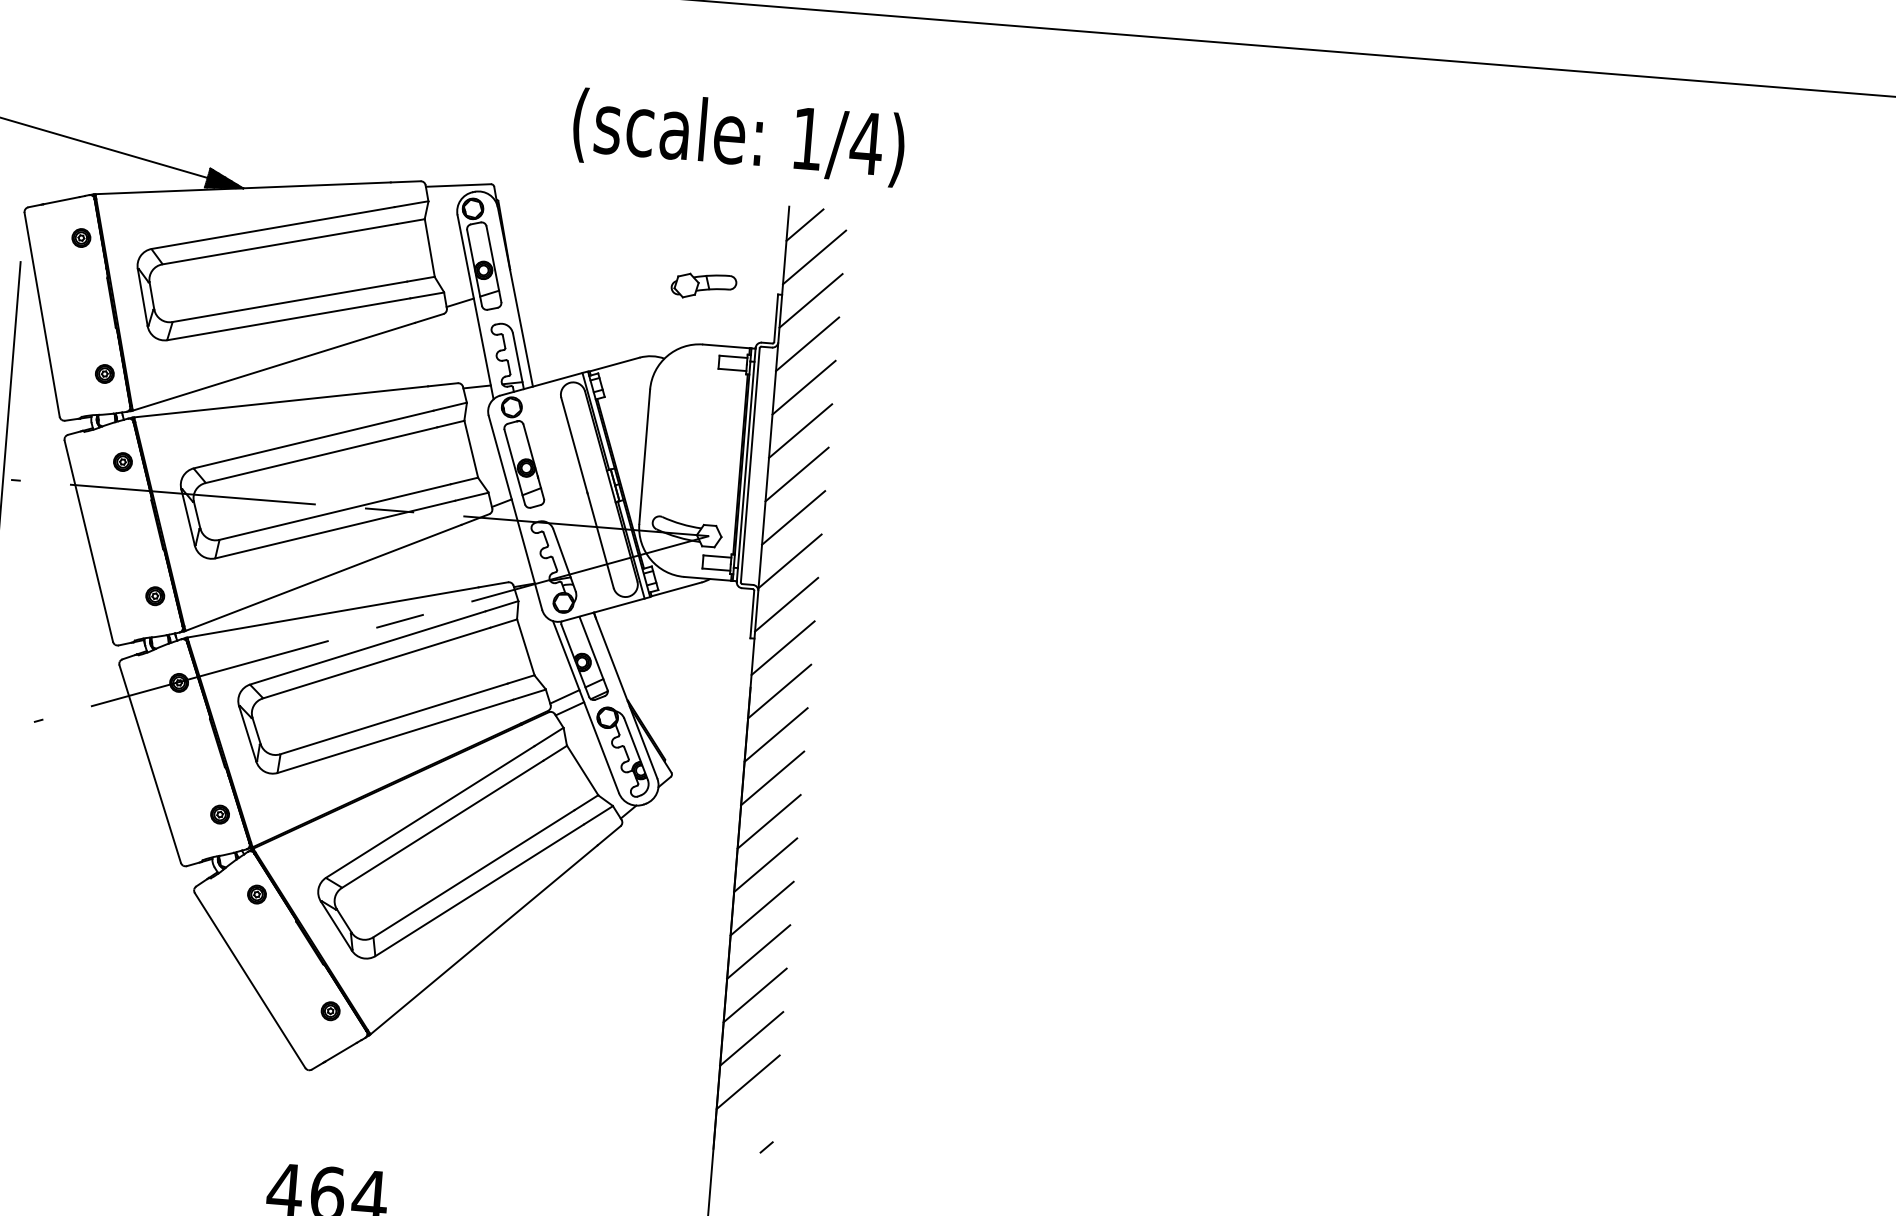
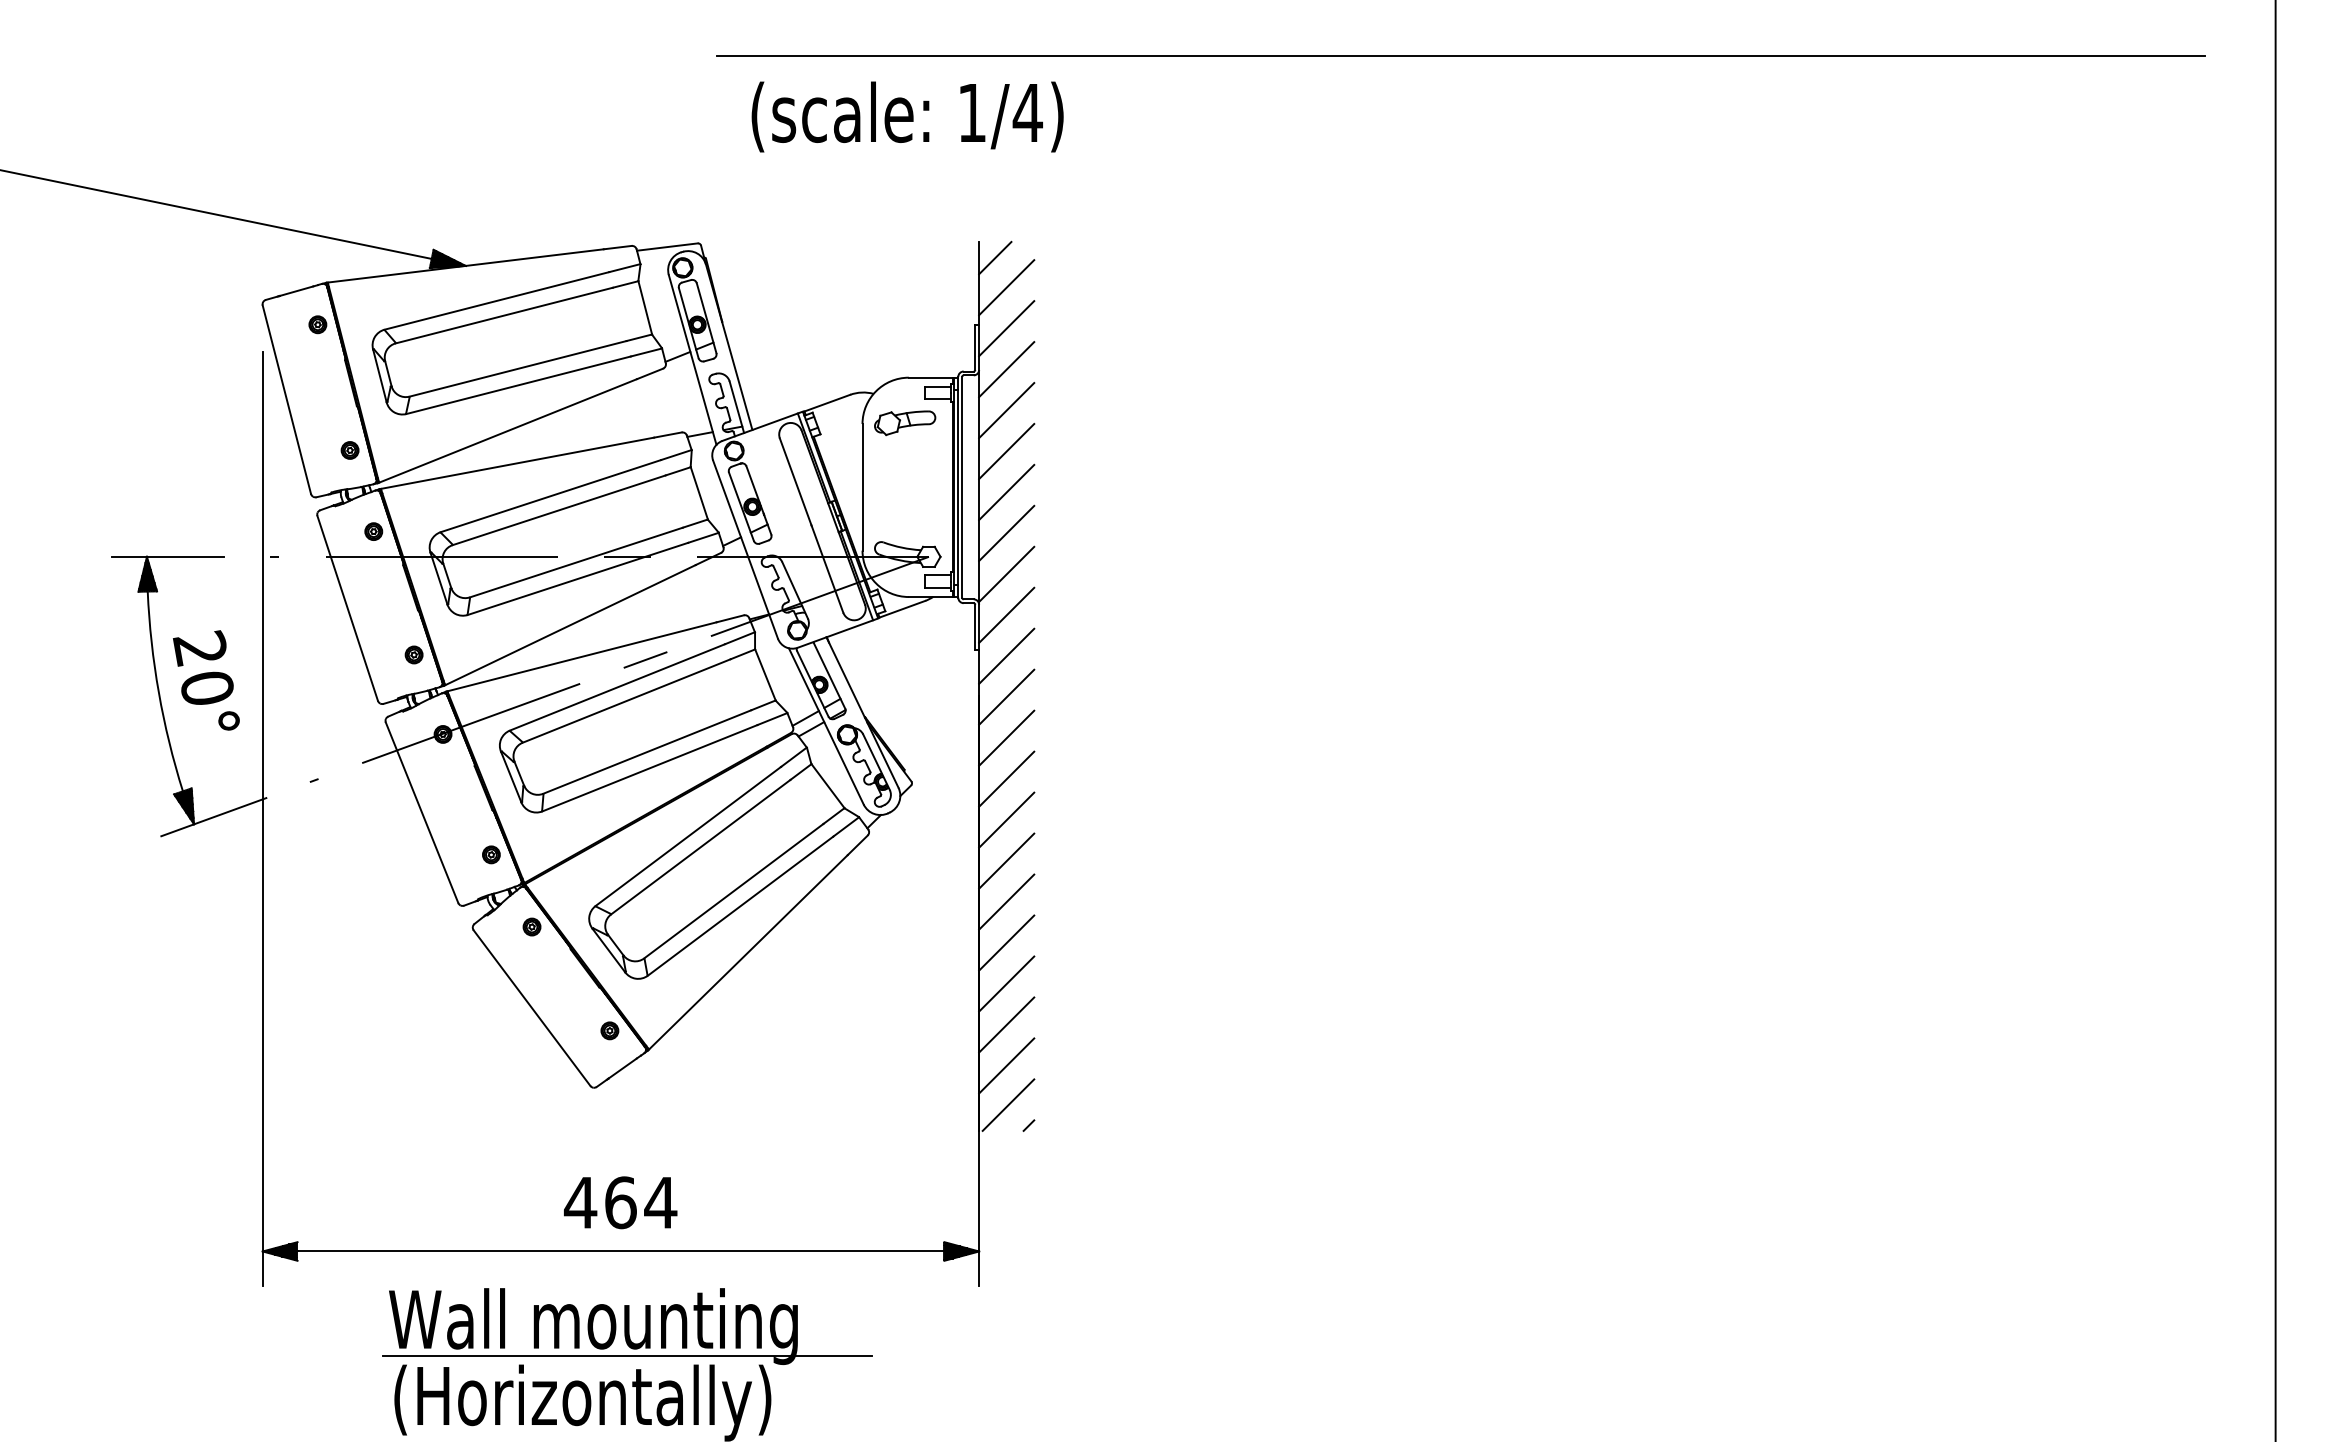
text: (738, 137) -> (907, 116), moved
part: (704, 286) -> (905, 423), moved
line: (746, 1123) -> (1008, 1104), added

